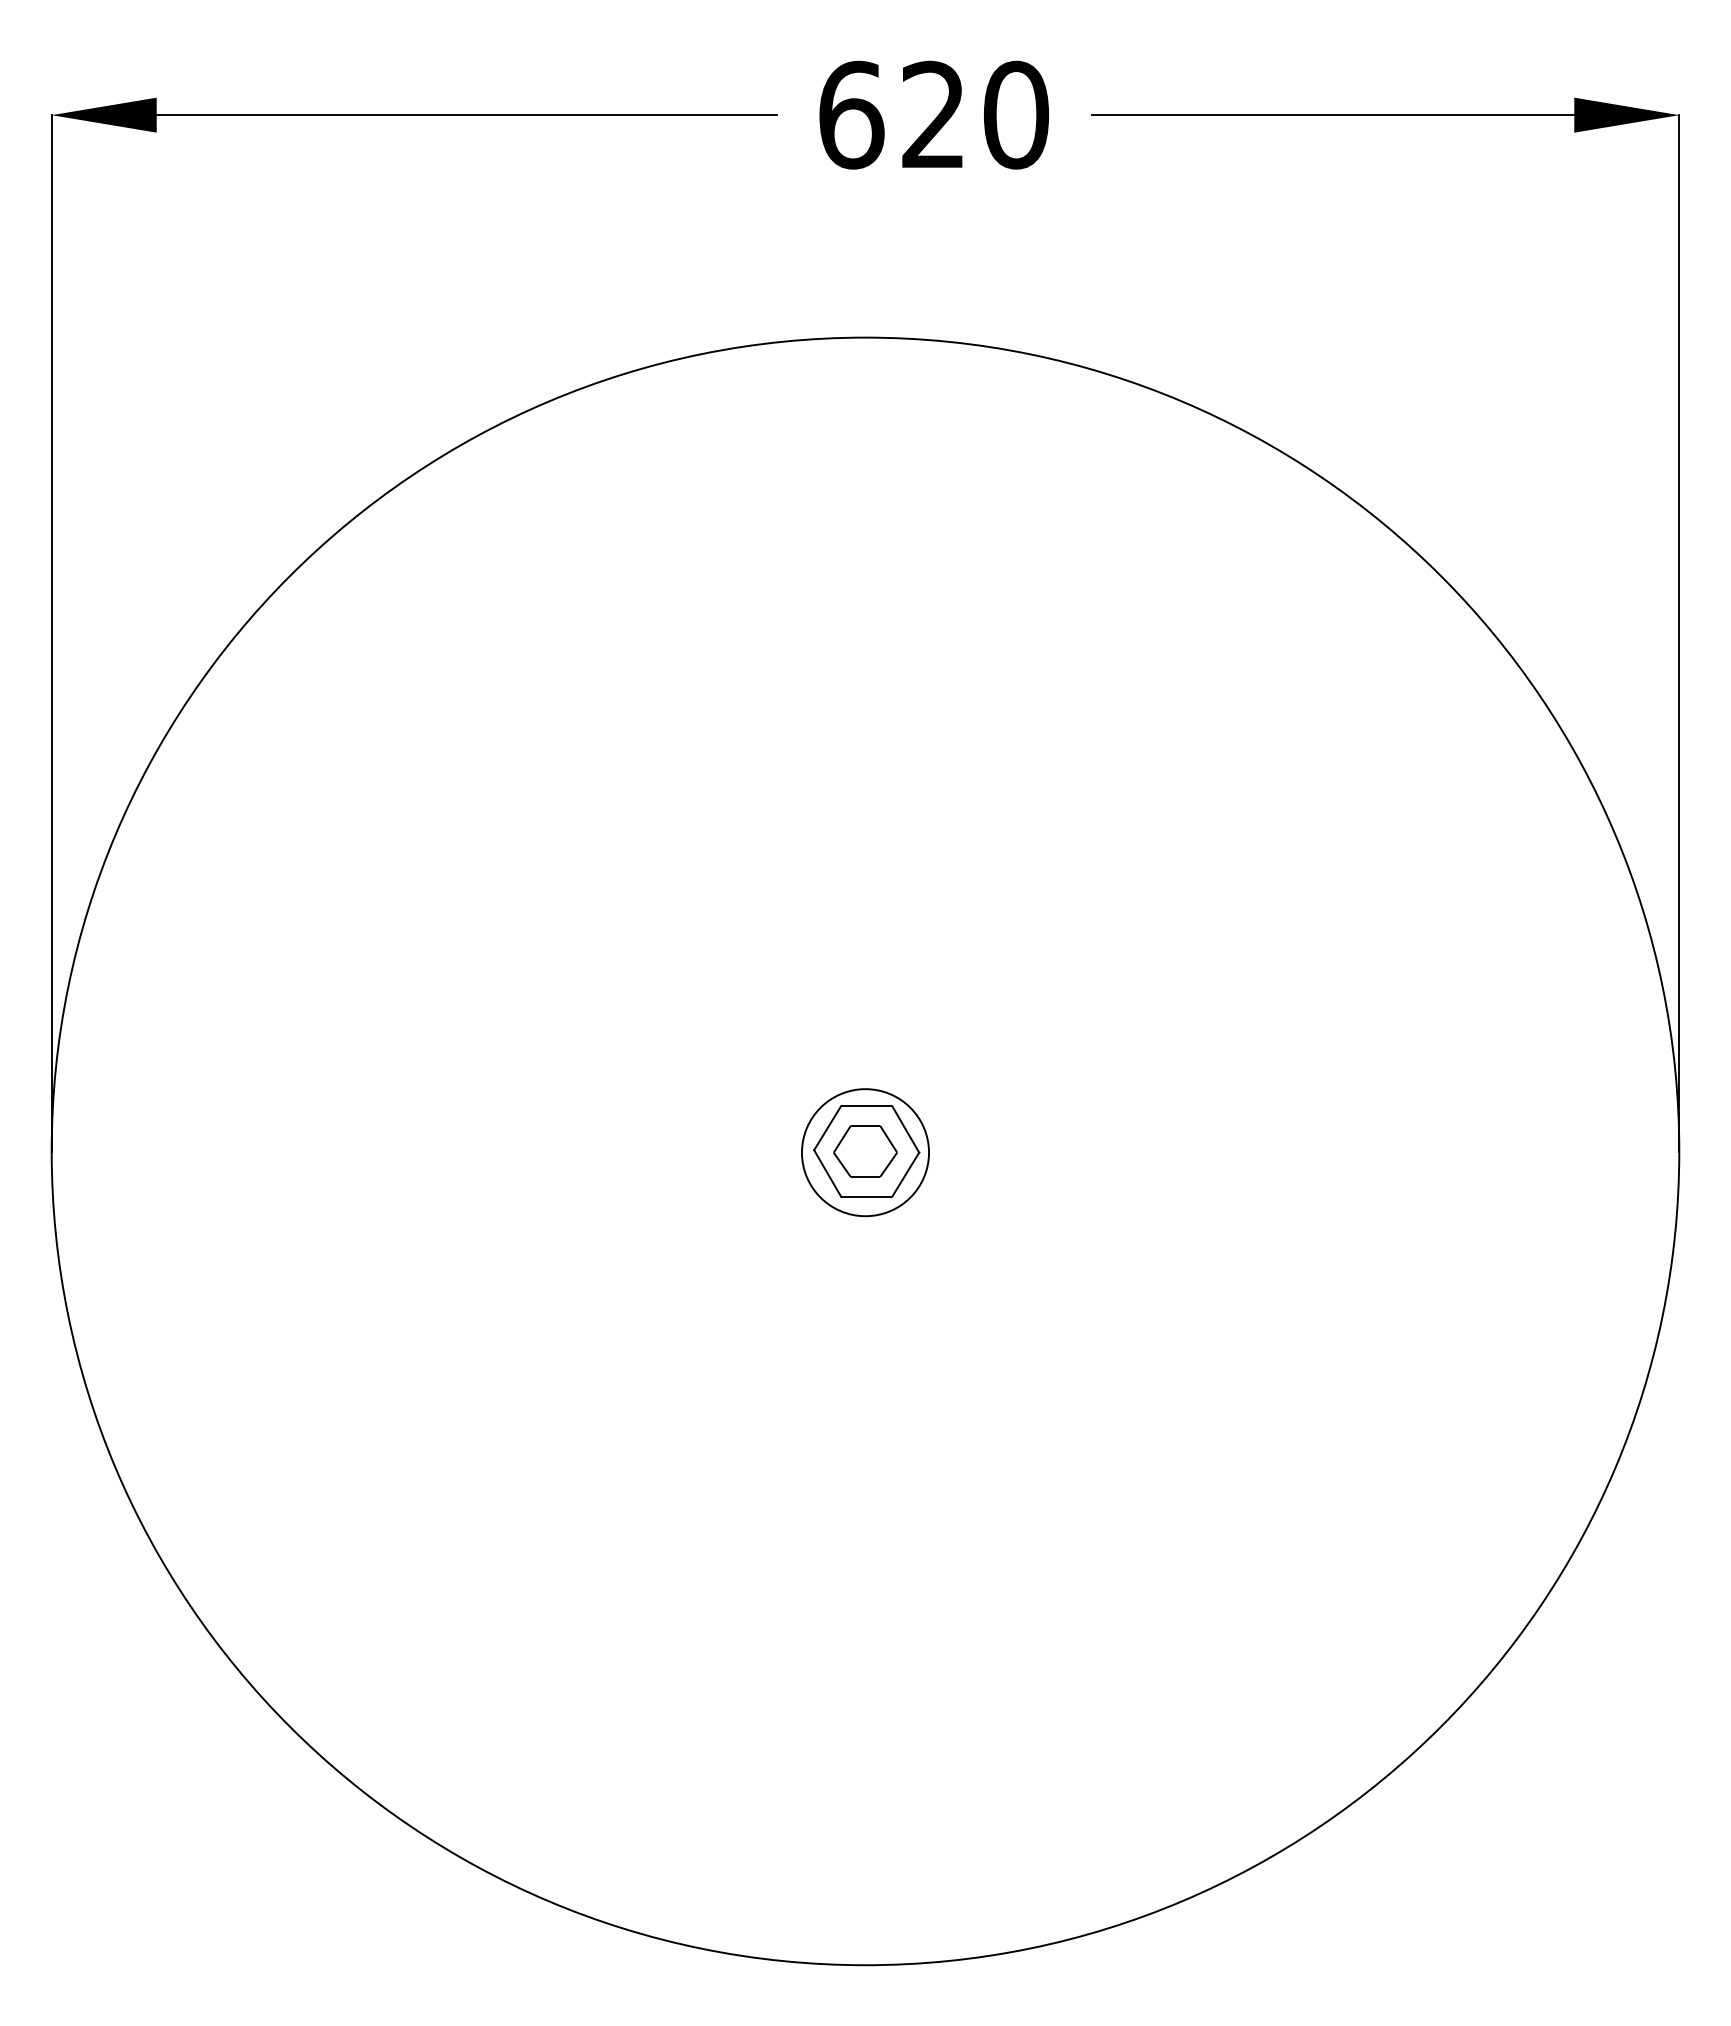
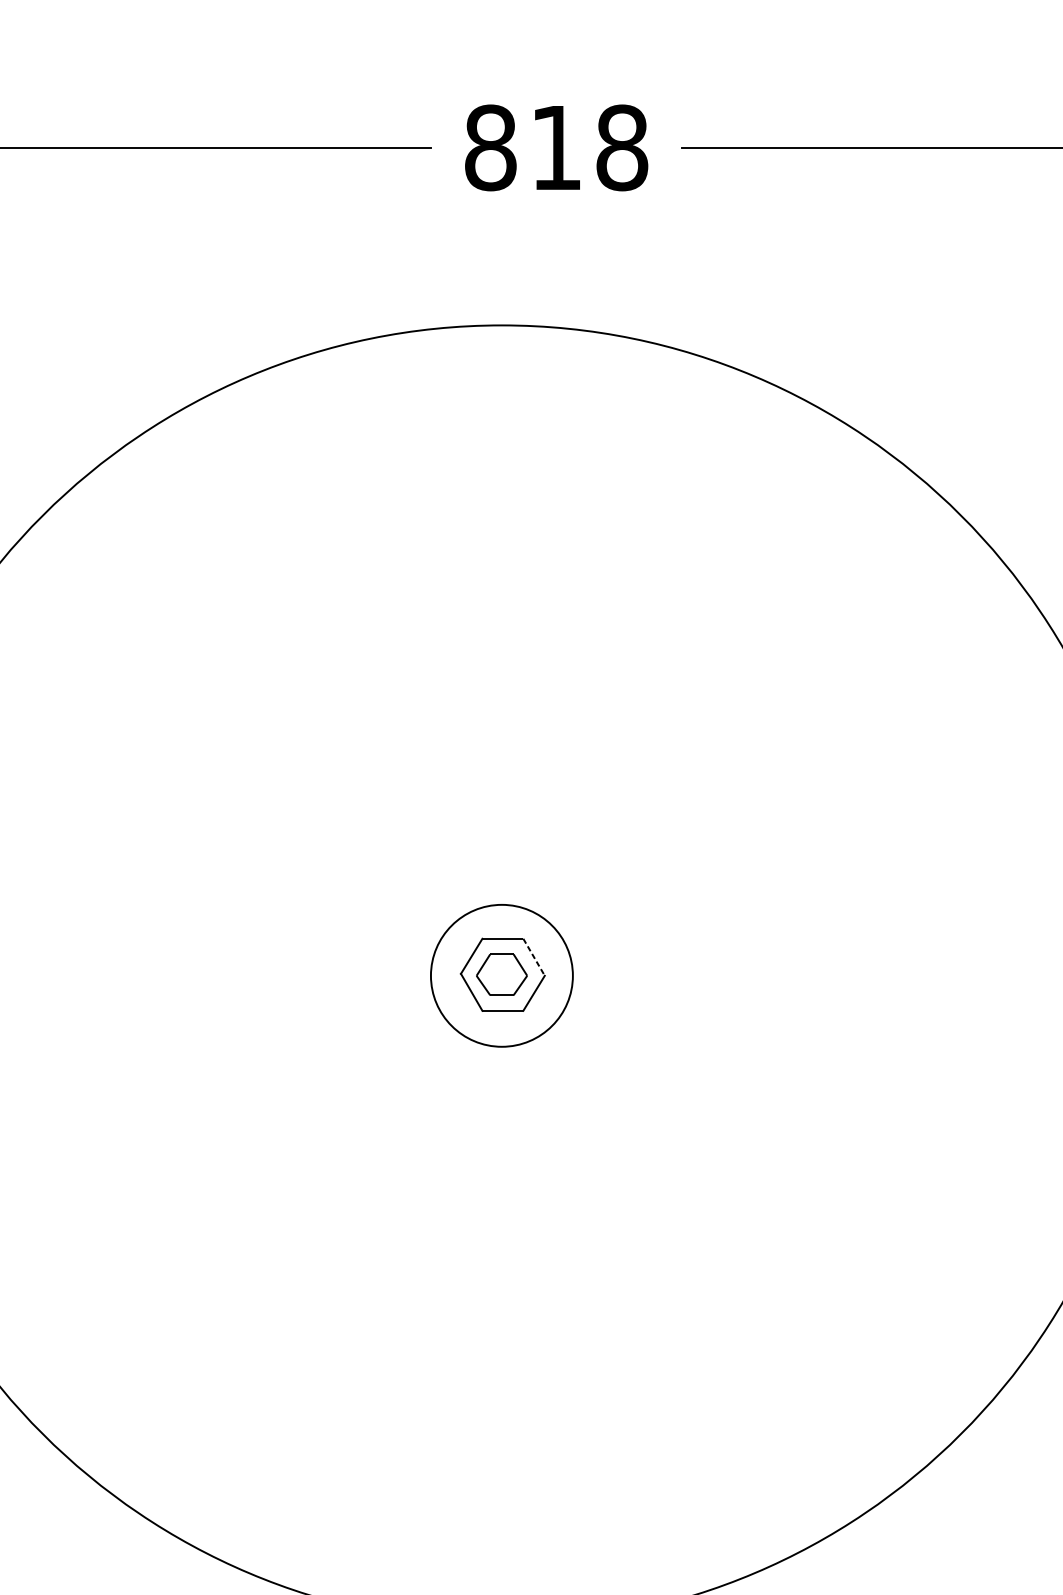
text: (934, 114) -> (557, 147), 620 -> 818
line: (905, 1129) -> (533, 957), solid -> dashed
circle: (865, 1152) -> (501, 975), size x1.4

